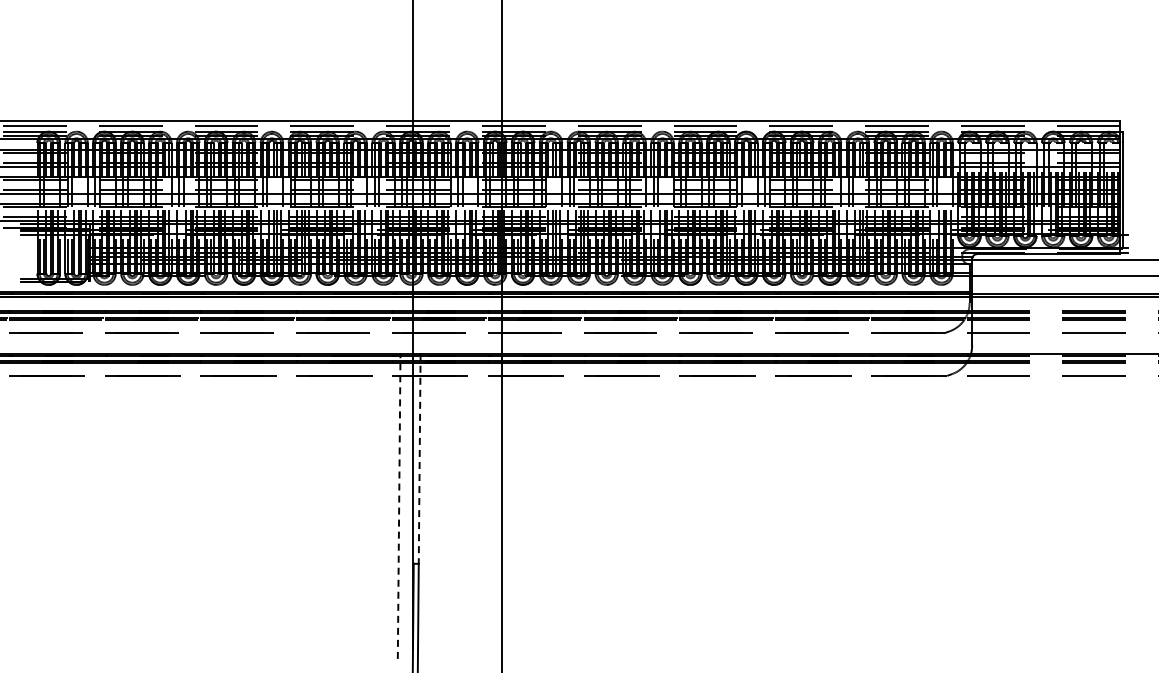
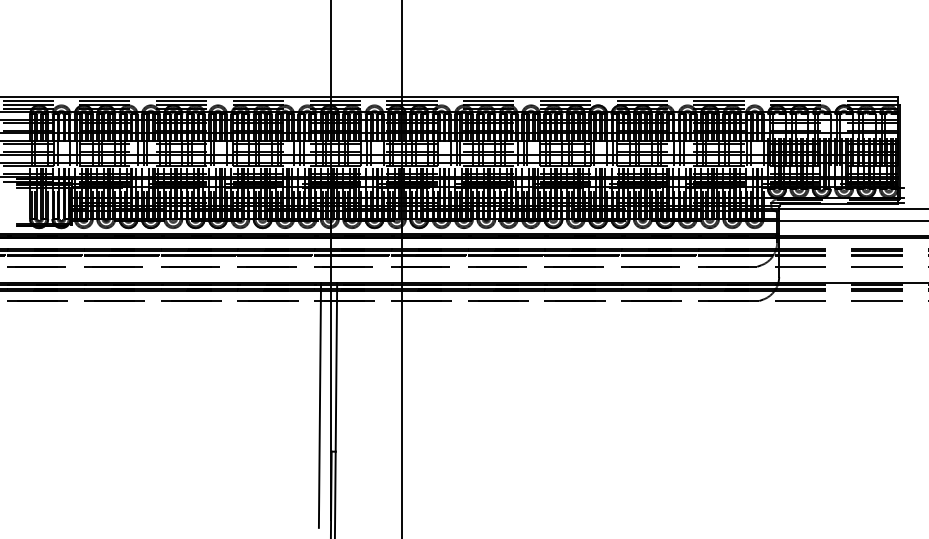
line: (419, 459) -> (336, 368), dashed -> solid
line: (399, 506) -> (320, 405), dashed -> solid

